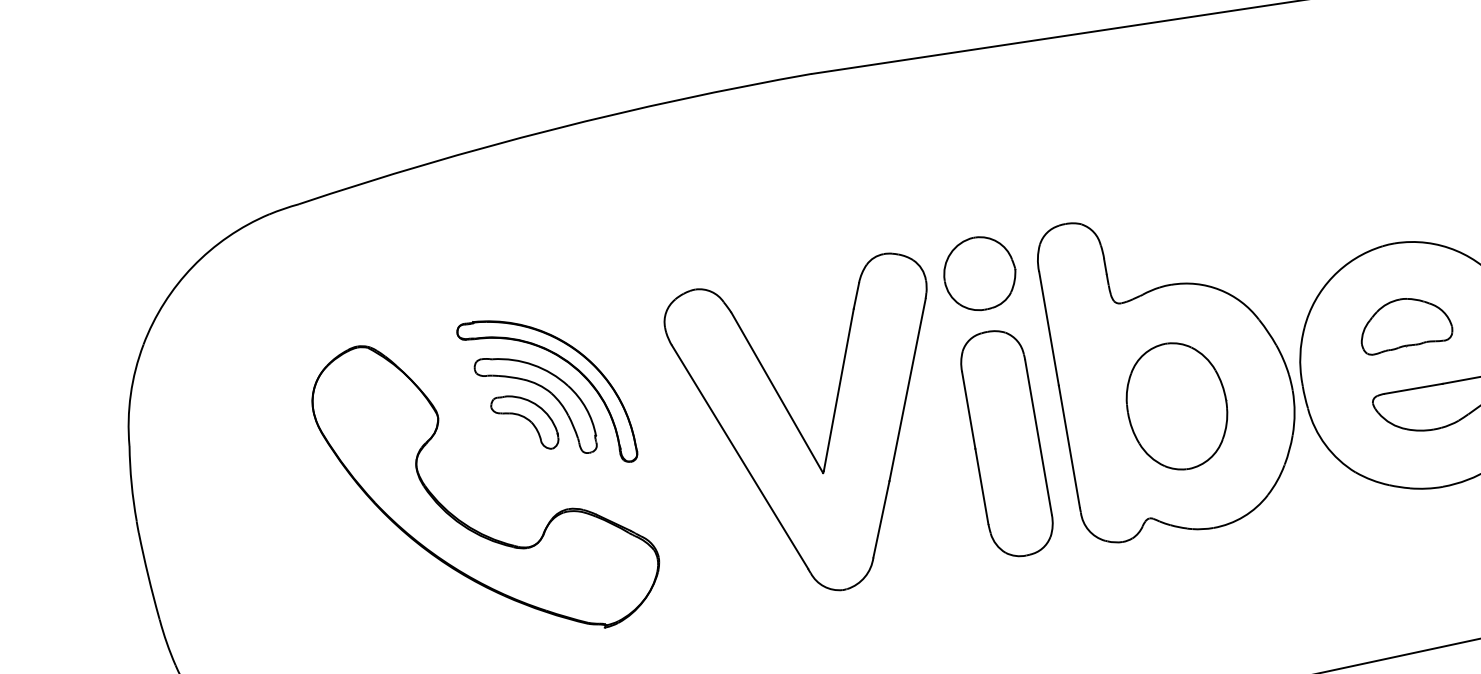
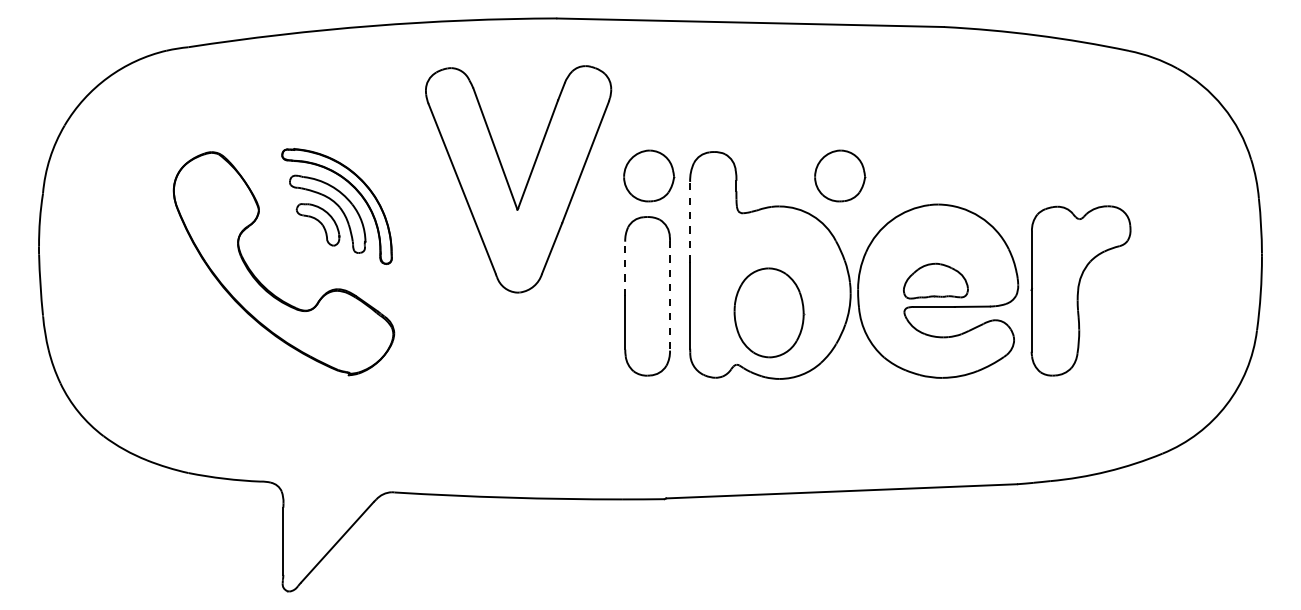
part: (1249, 226) -> (840, 175), added
part: (1404, 323) -> (935, 280), moved
line: (1049, 327) -> (690, 221), solid -> dashed
part: (1177, 405) -> (769, 312), moved
line: (969, 409) -> (625, 268), solid -> dashed
part: (829, 432) -> (526, 182), moved
line: (1039, 436) -> (670, 295), solid -> dashed

